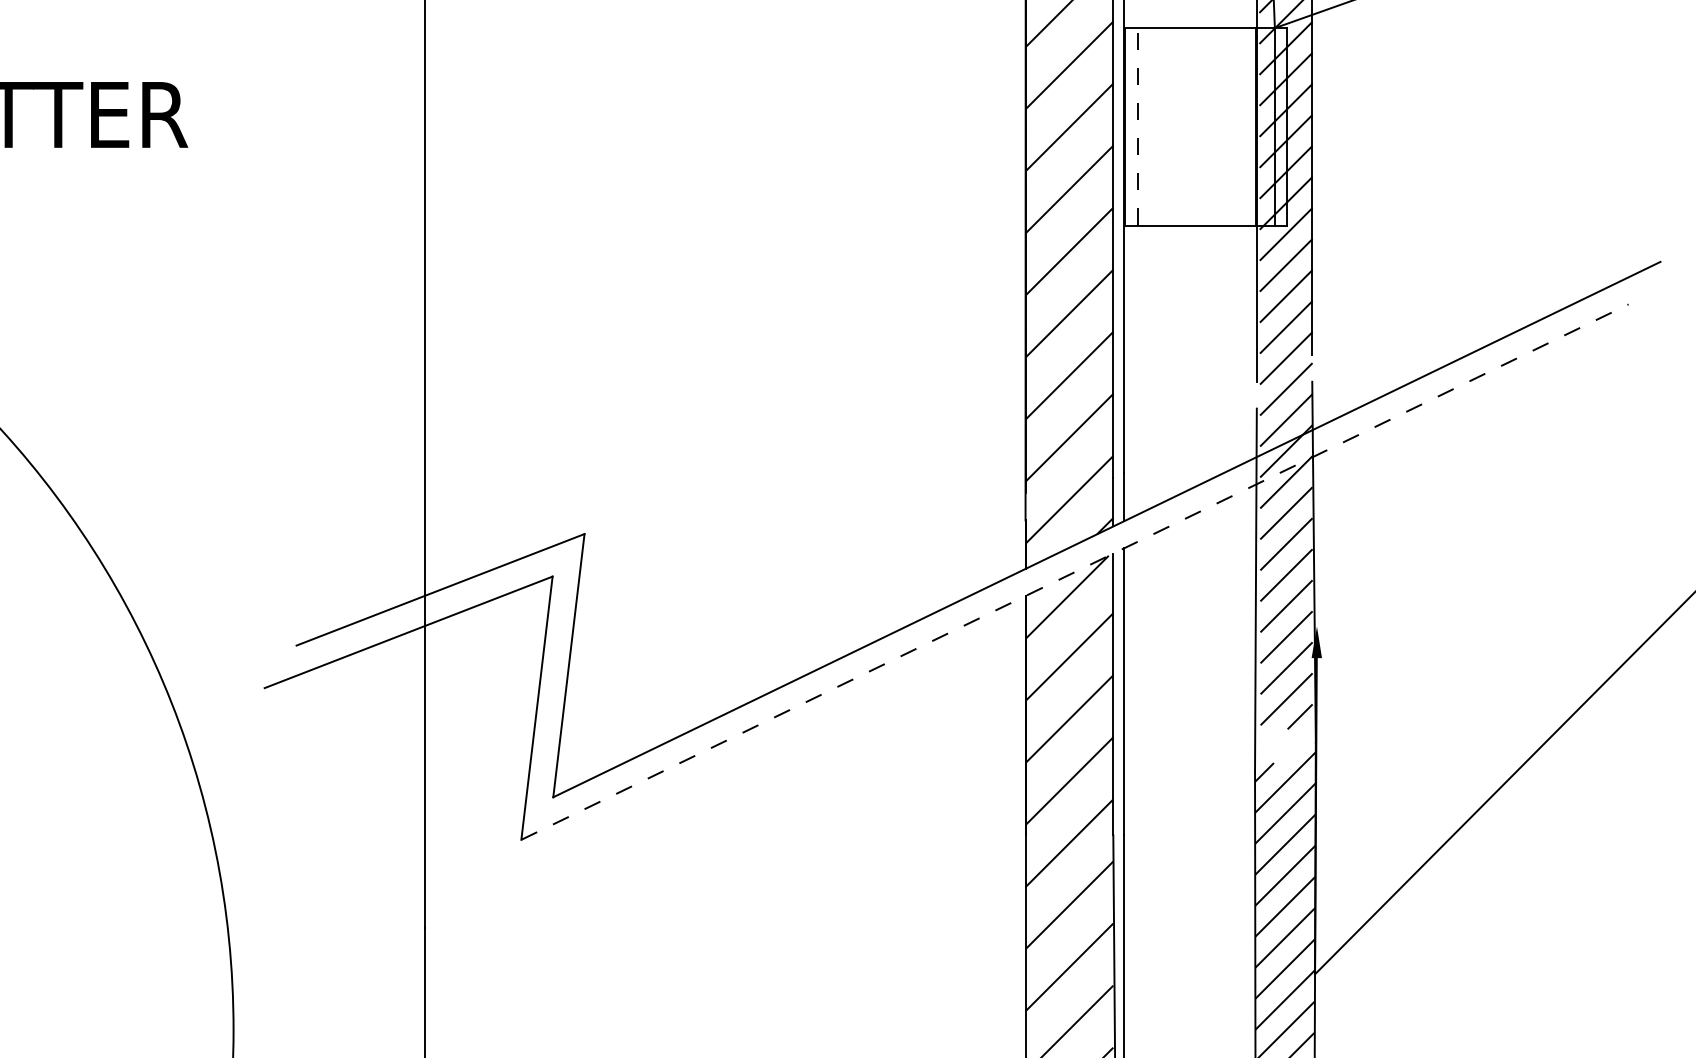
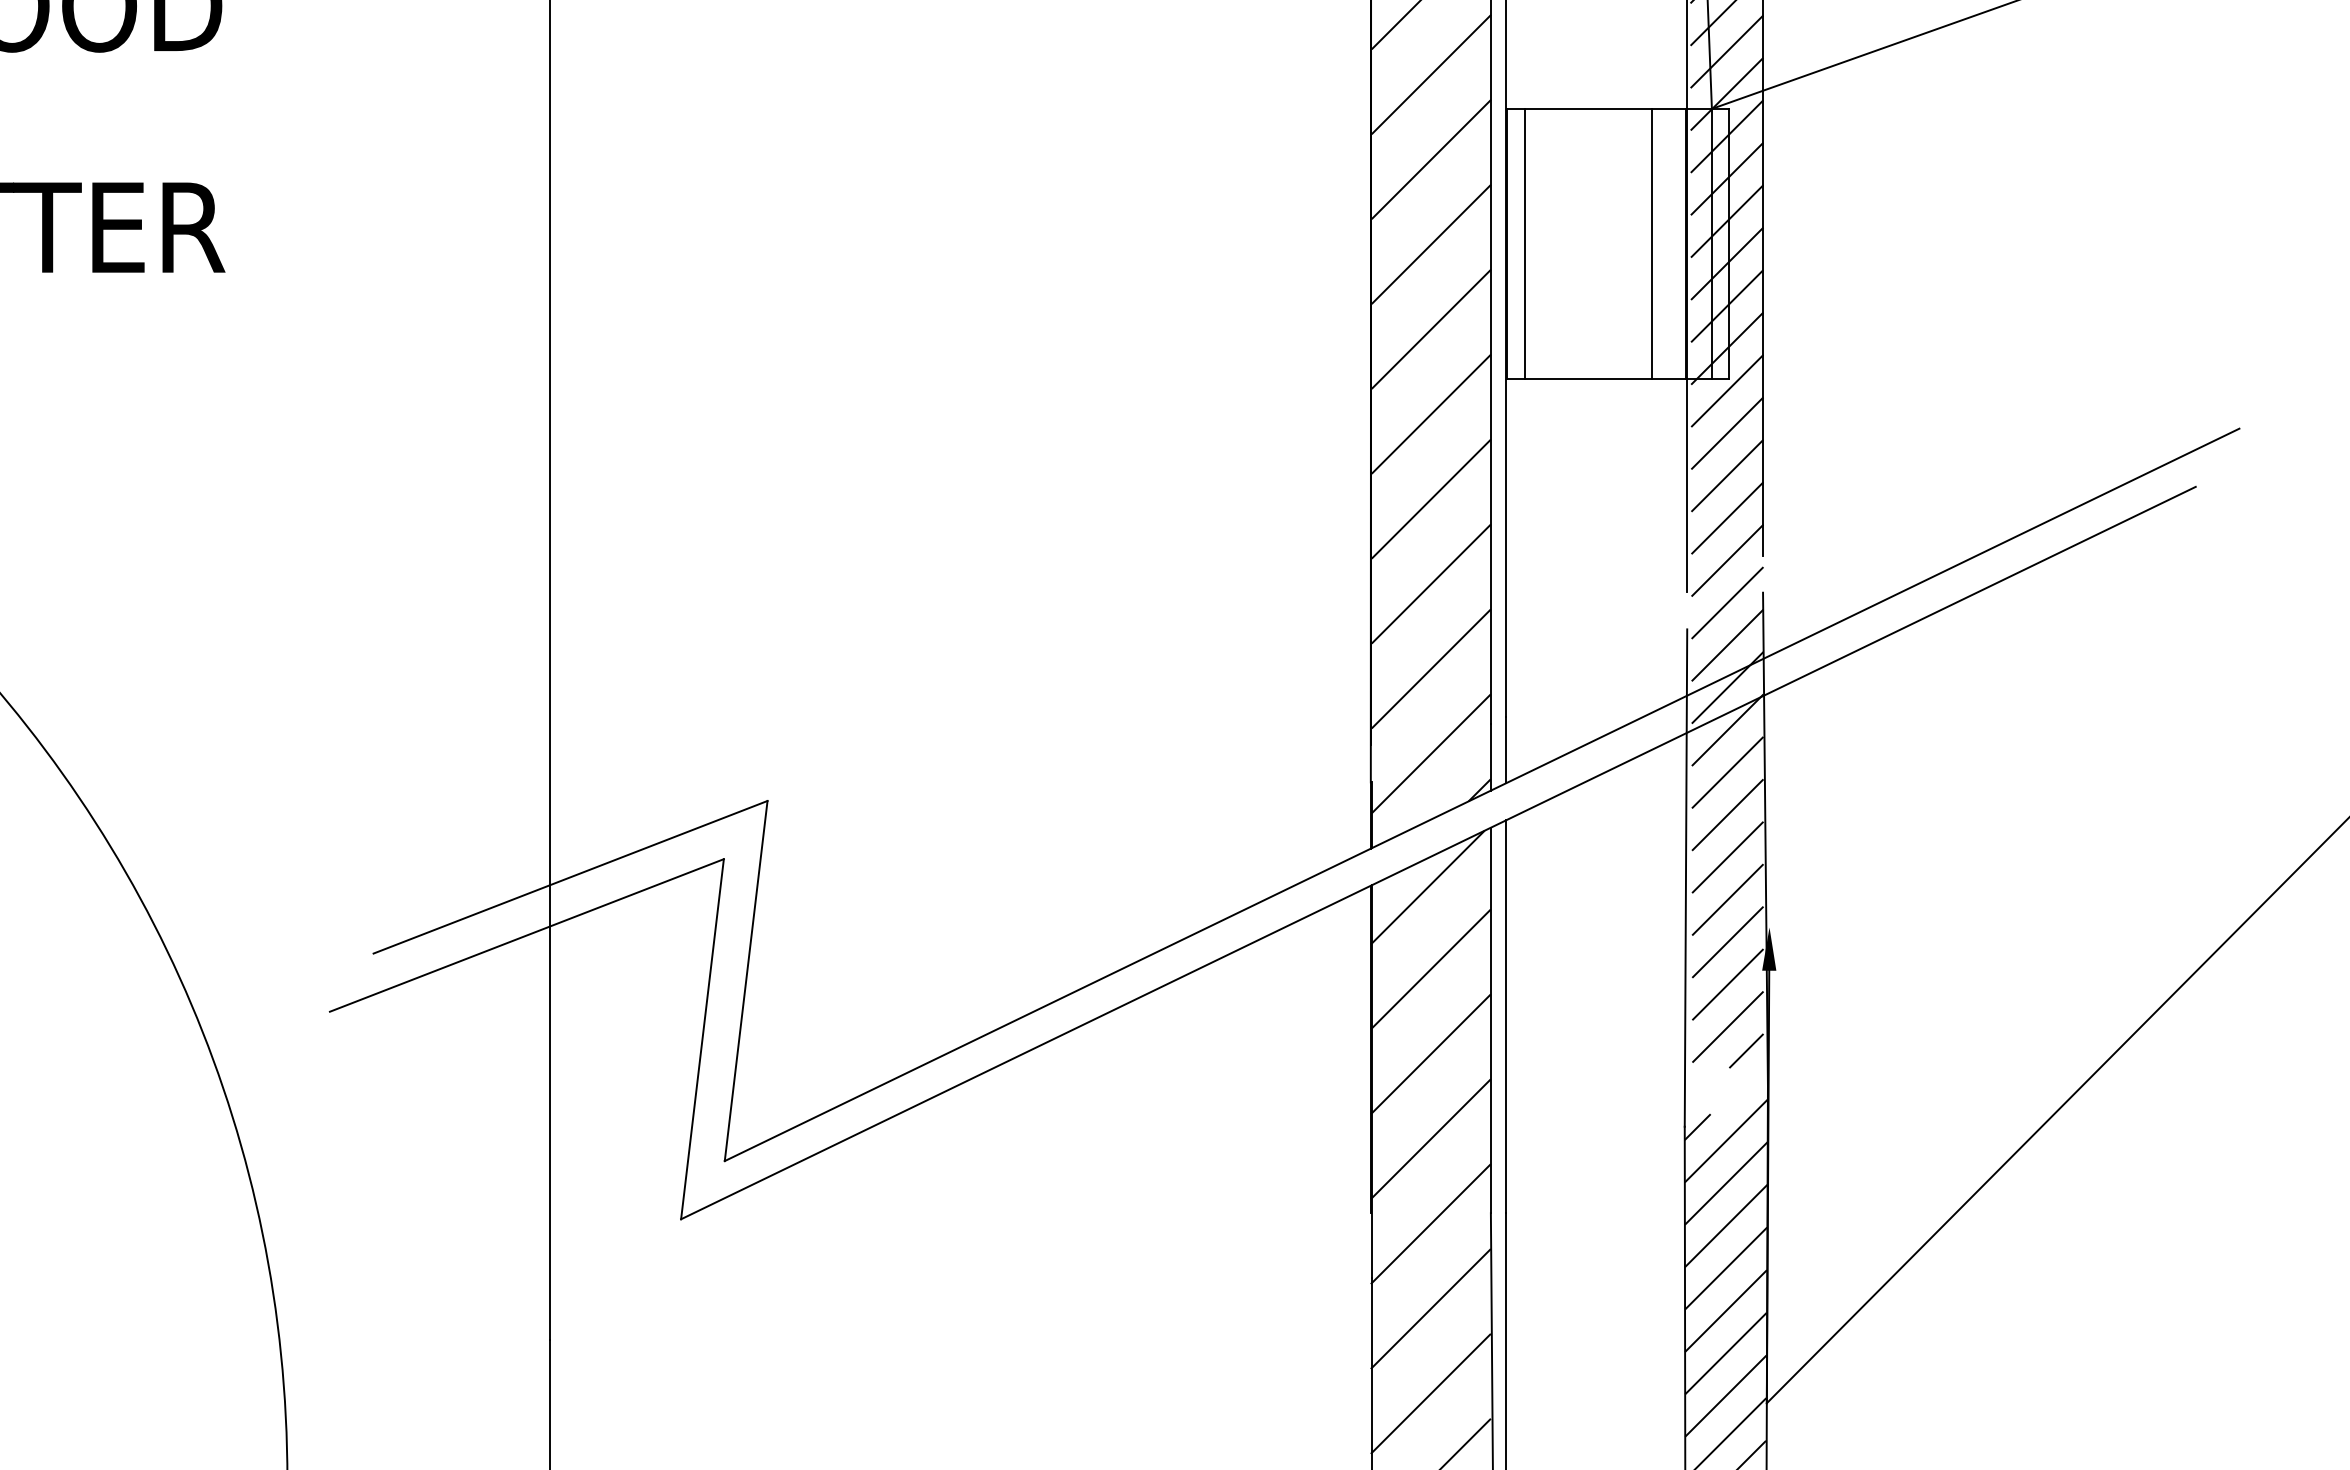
line: (1138, 126) -> (1525, 243), dashed -> solid
line: (1231, 126) -> (1652, 243), added
line: (1075, 571) -> (1438, 852), dashed -> solid

